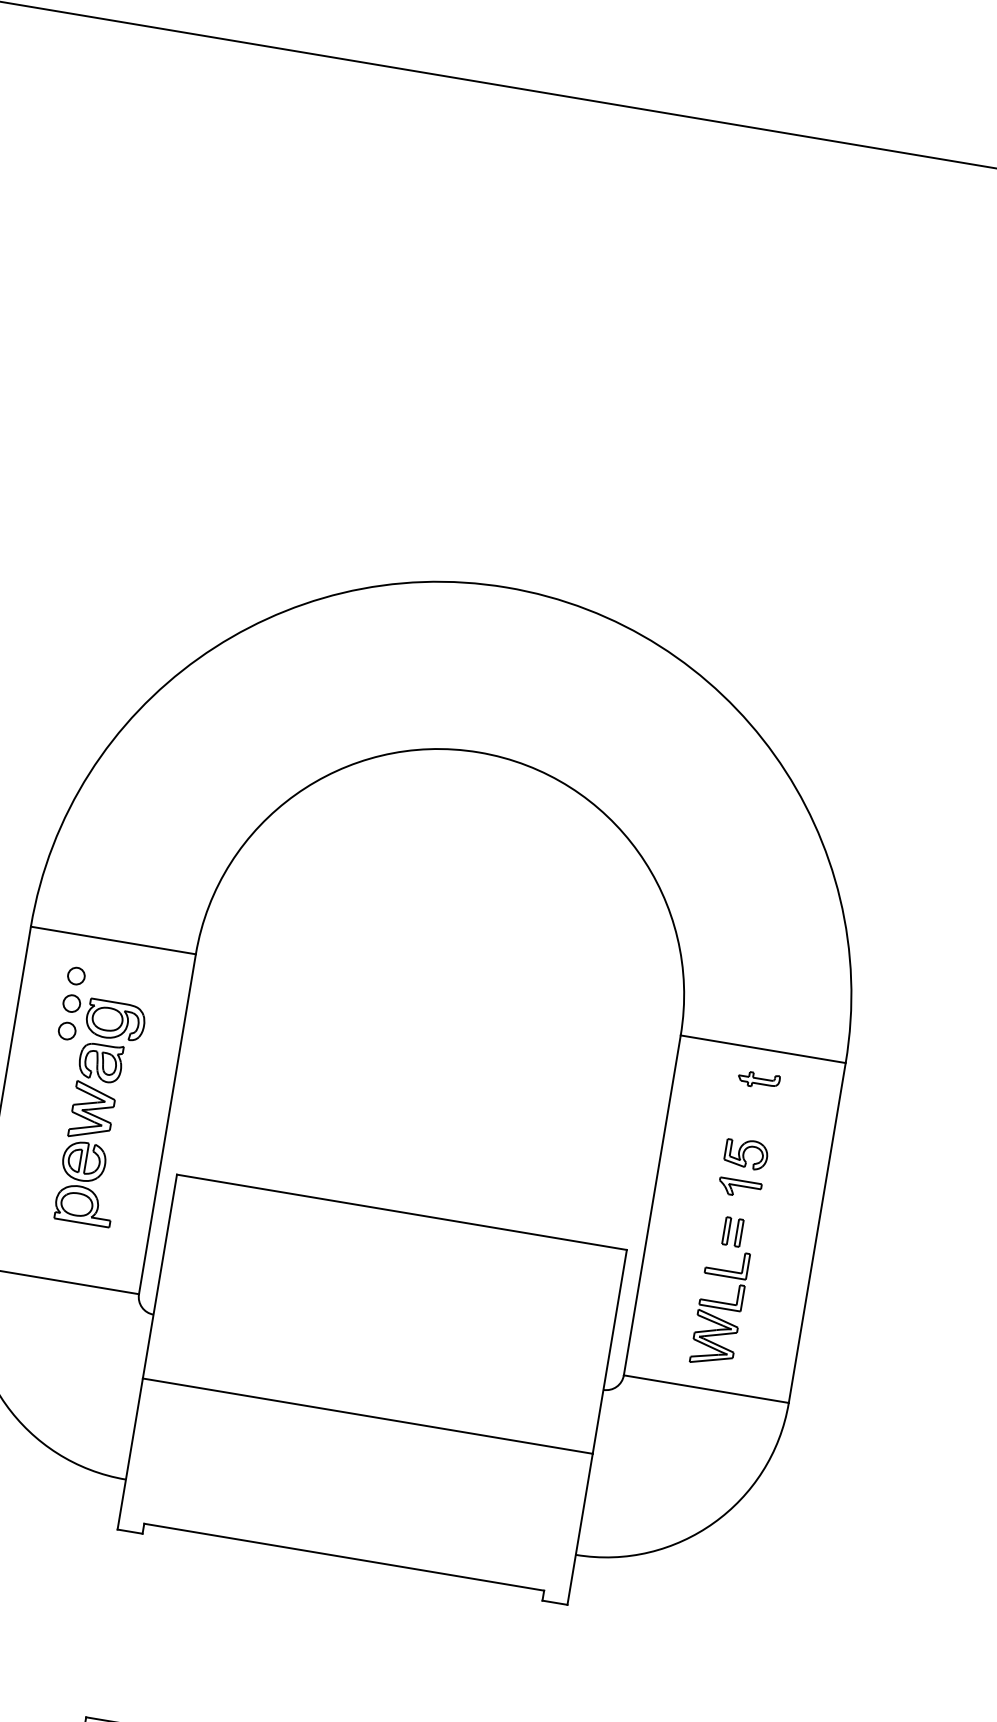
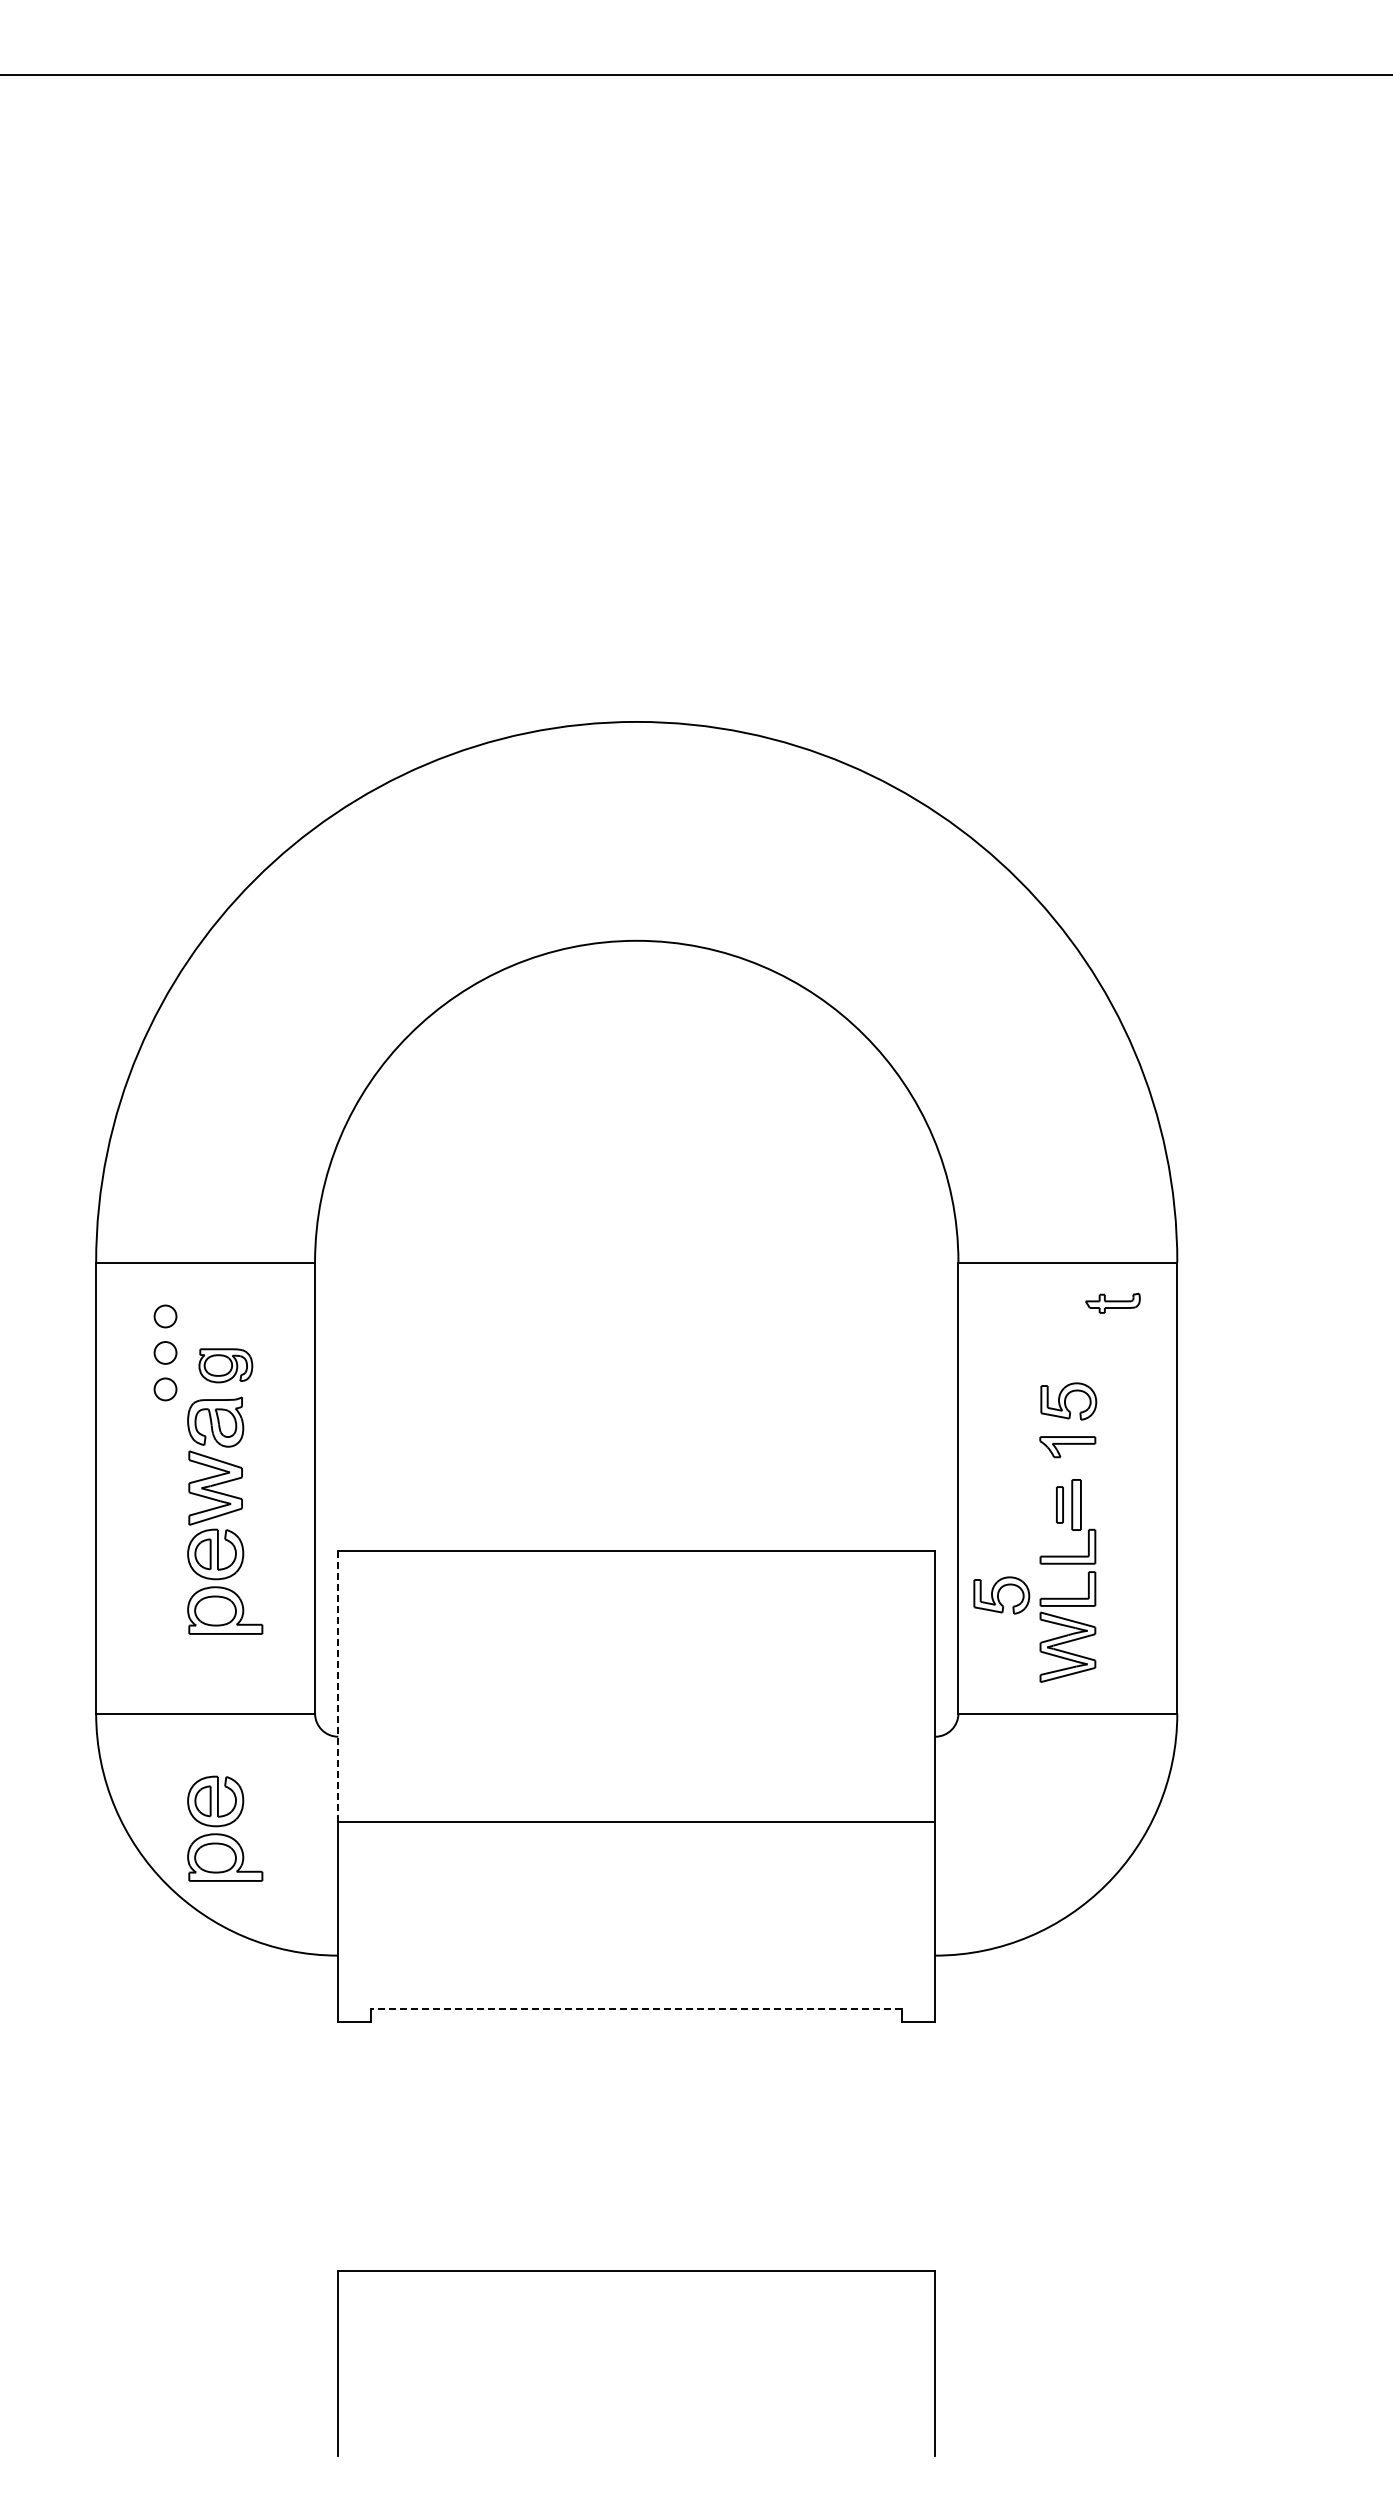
part: (115, 1020) -> (225, 1365), size x0.7
part: (758, 1079) -> (1112, 1302), moved
part: (739, 1232) -> (1076, 1504), size x1.4
line: (160, 1276) -> (338, 1685), solid -> dashed
part: (671, 1291) -> (1001, 1595), added
part: (57, 1369) -> (225, 1828), added
line: (344, 1557) -> (636, 2008), solid -> dashed

